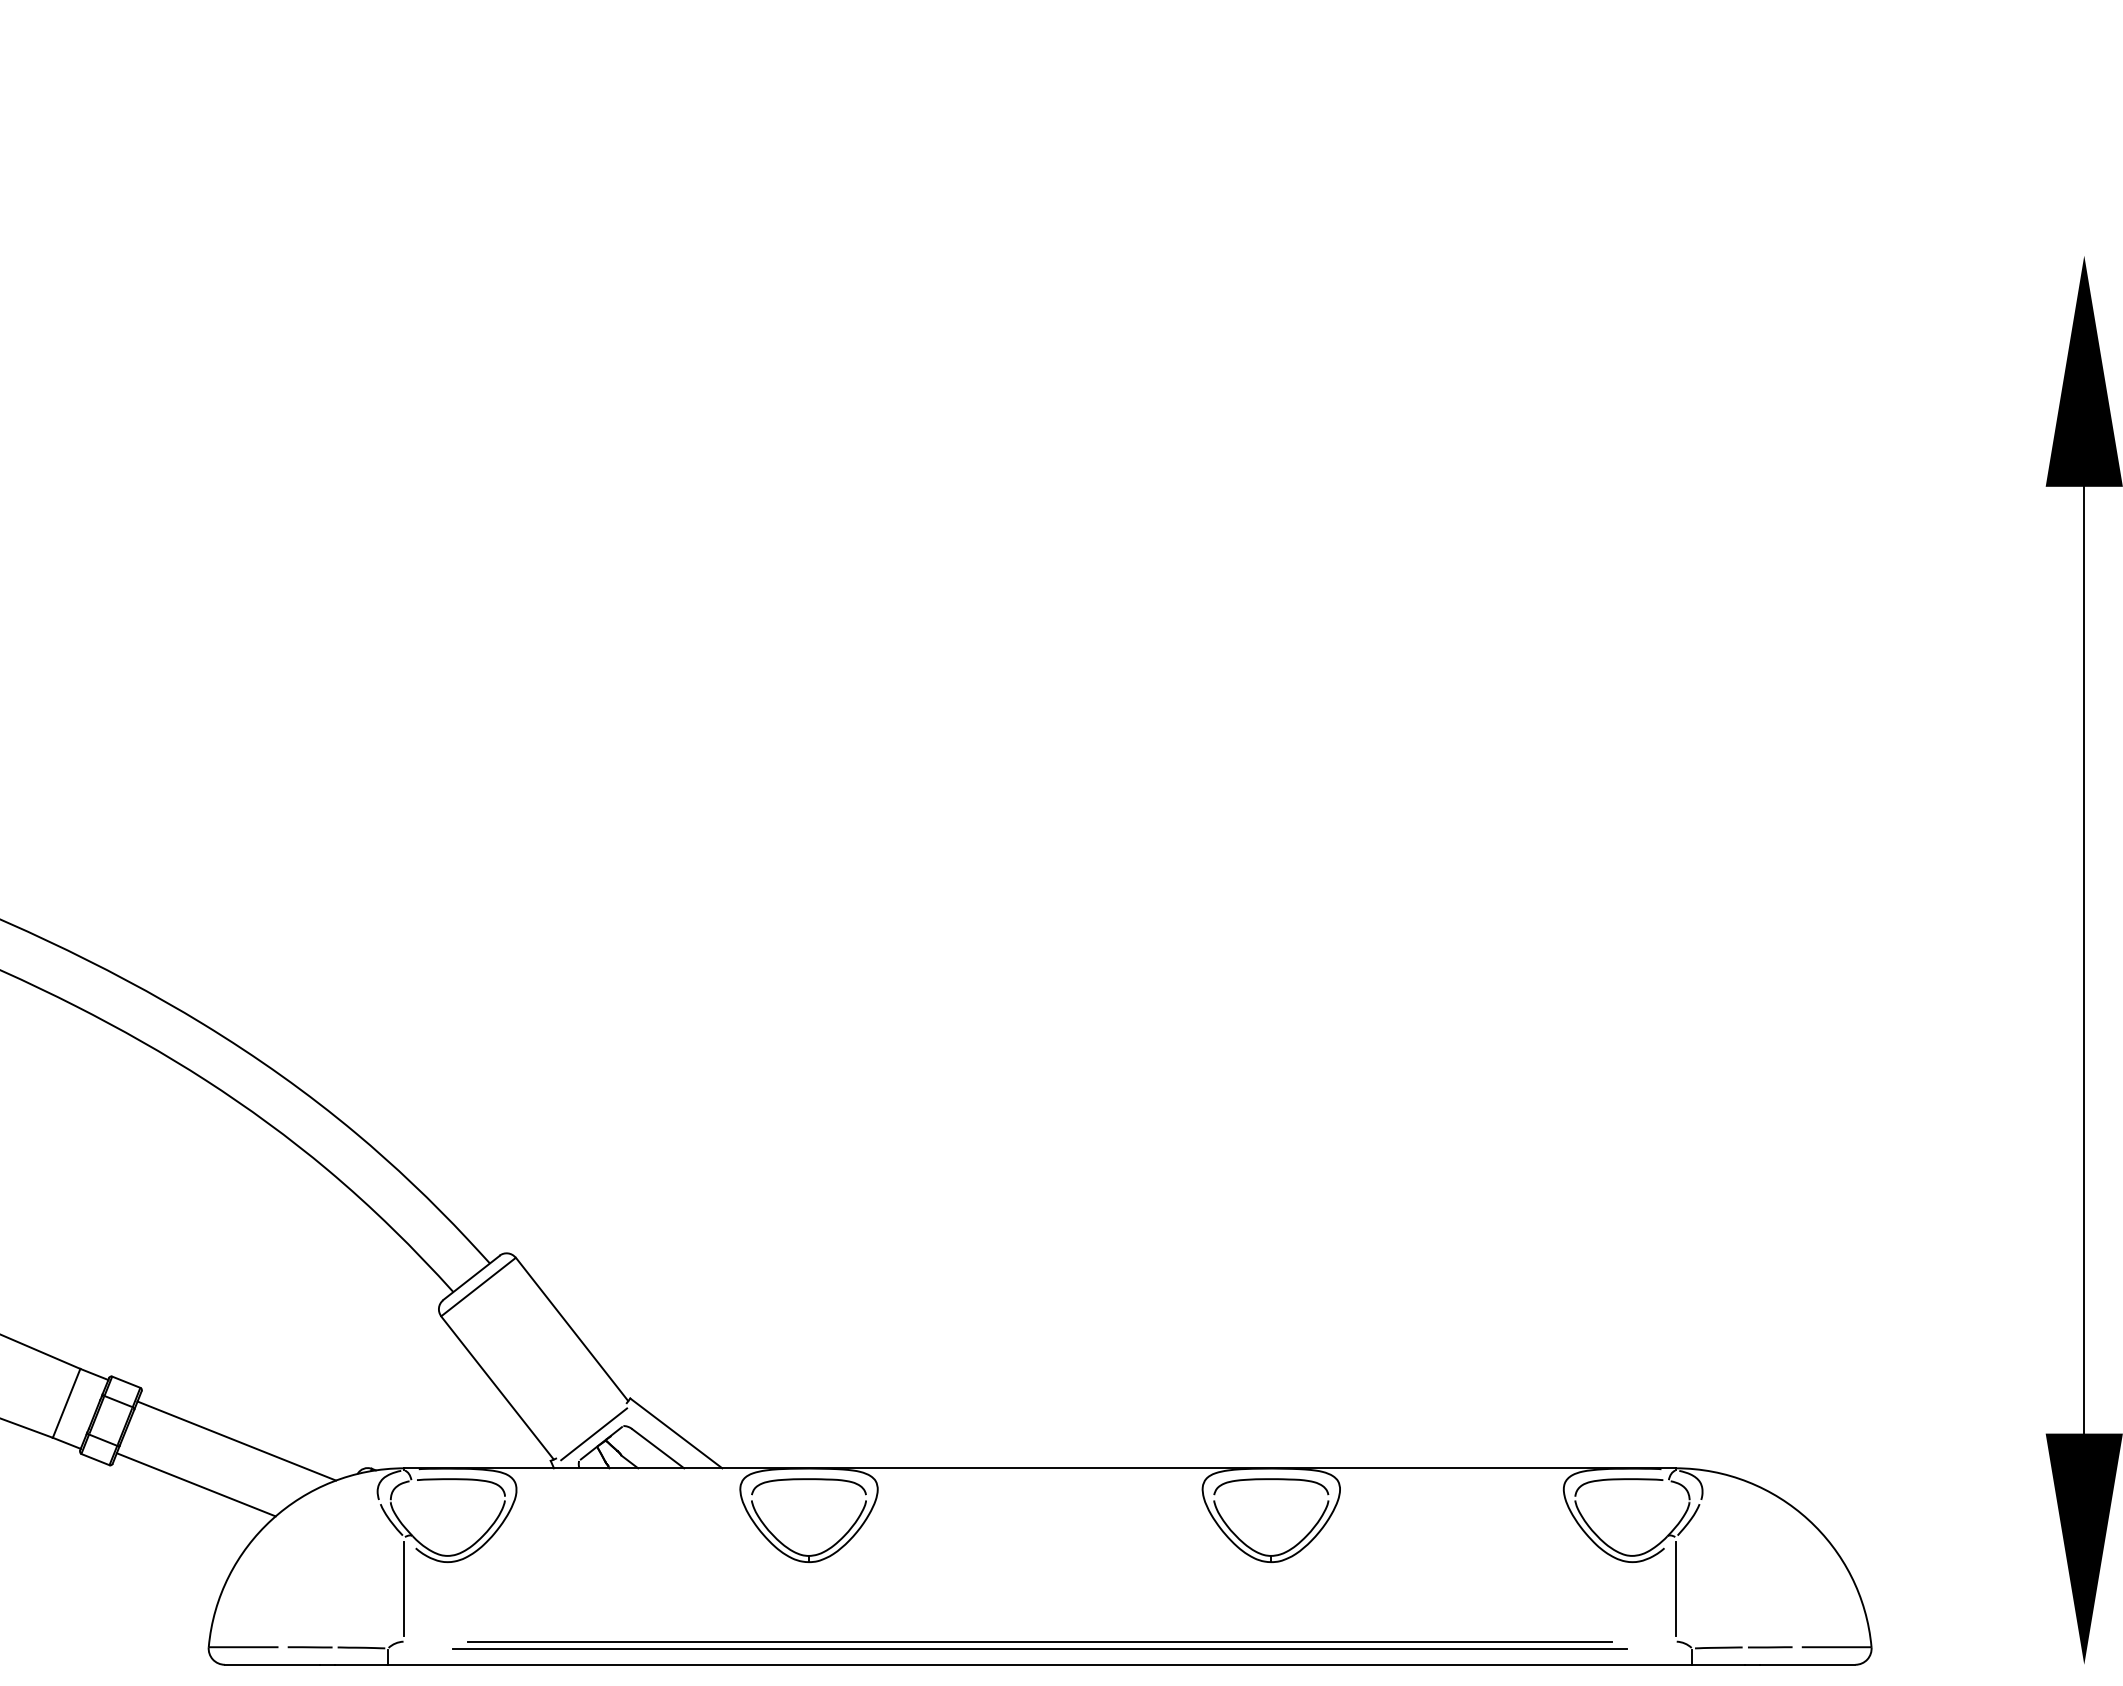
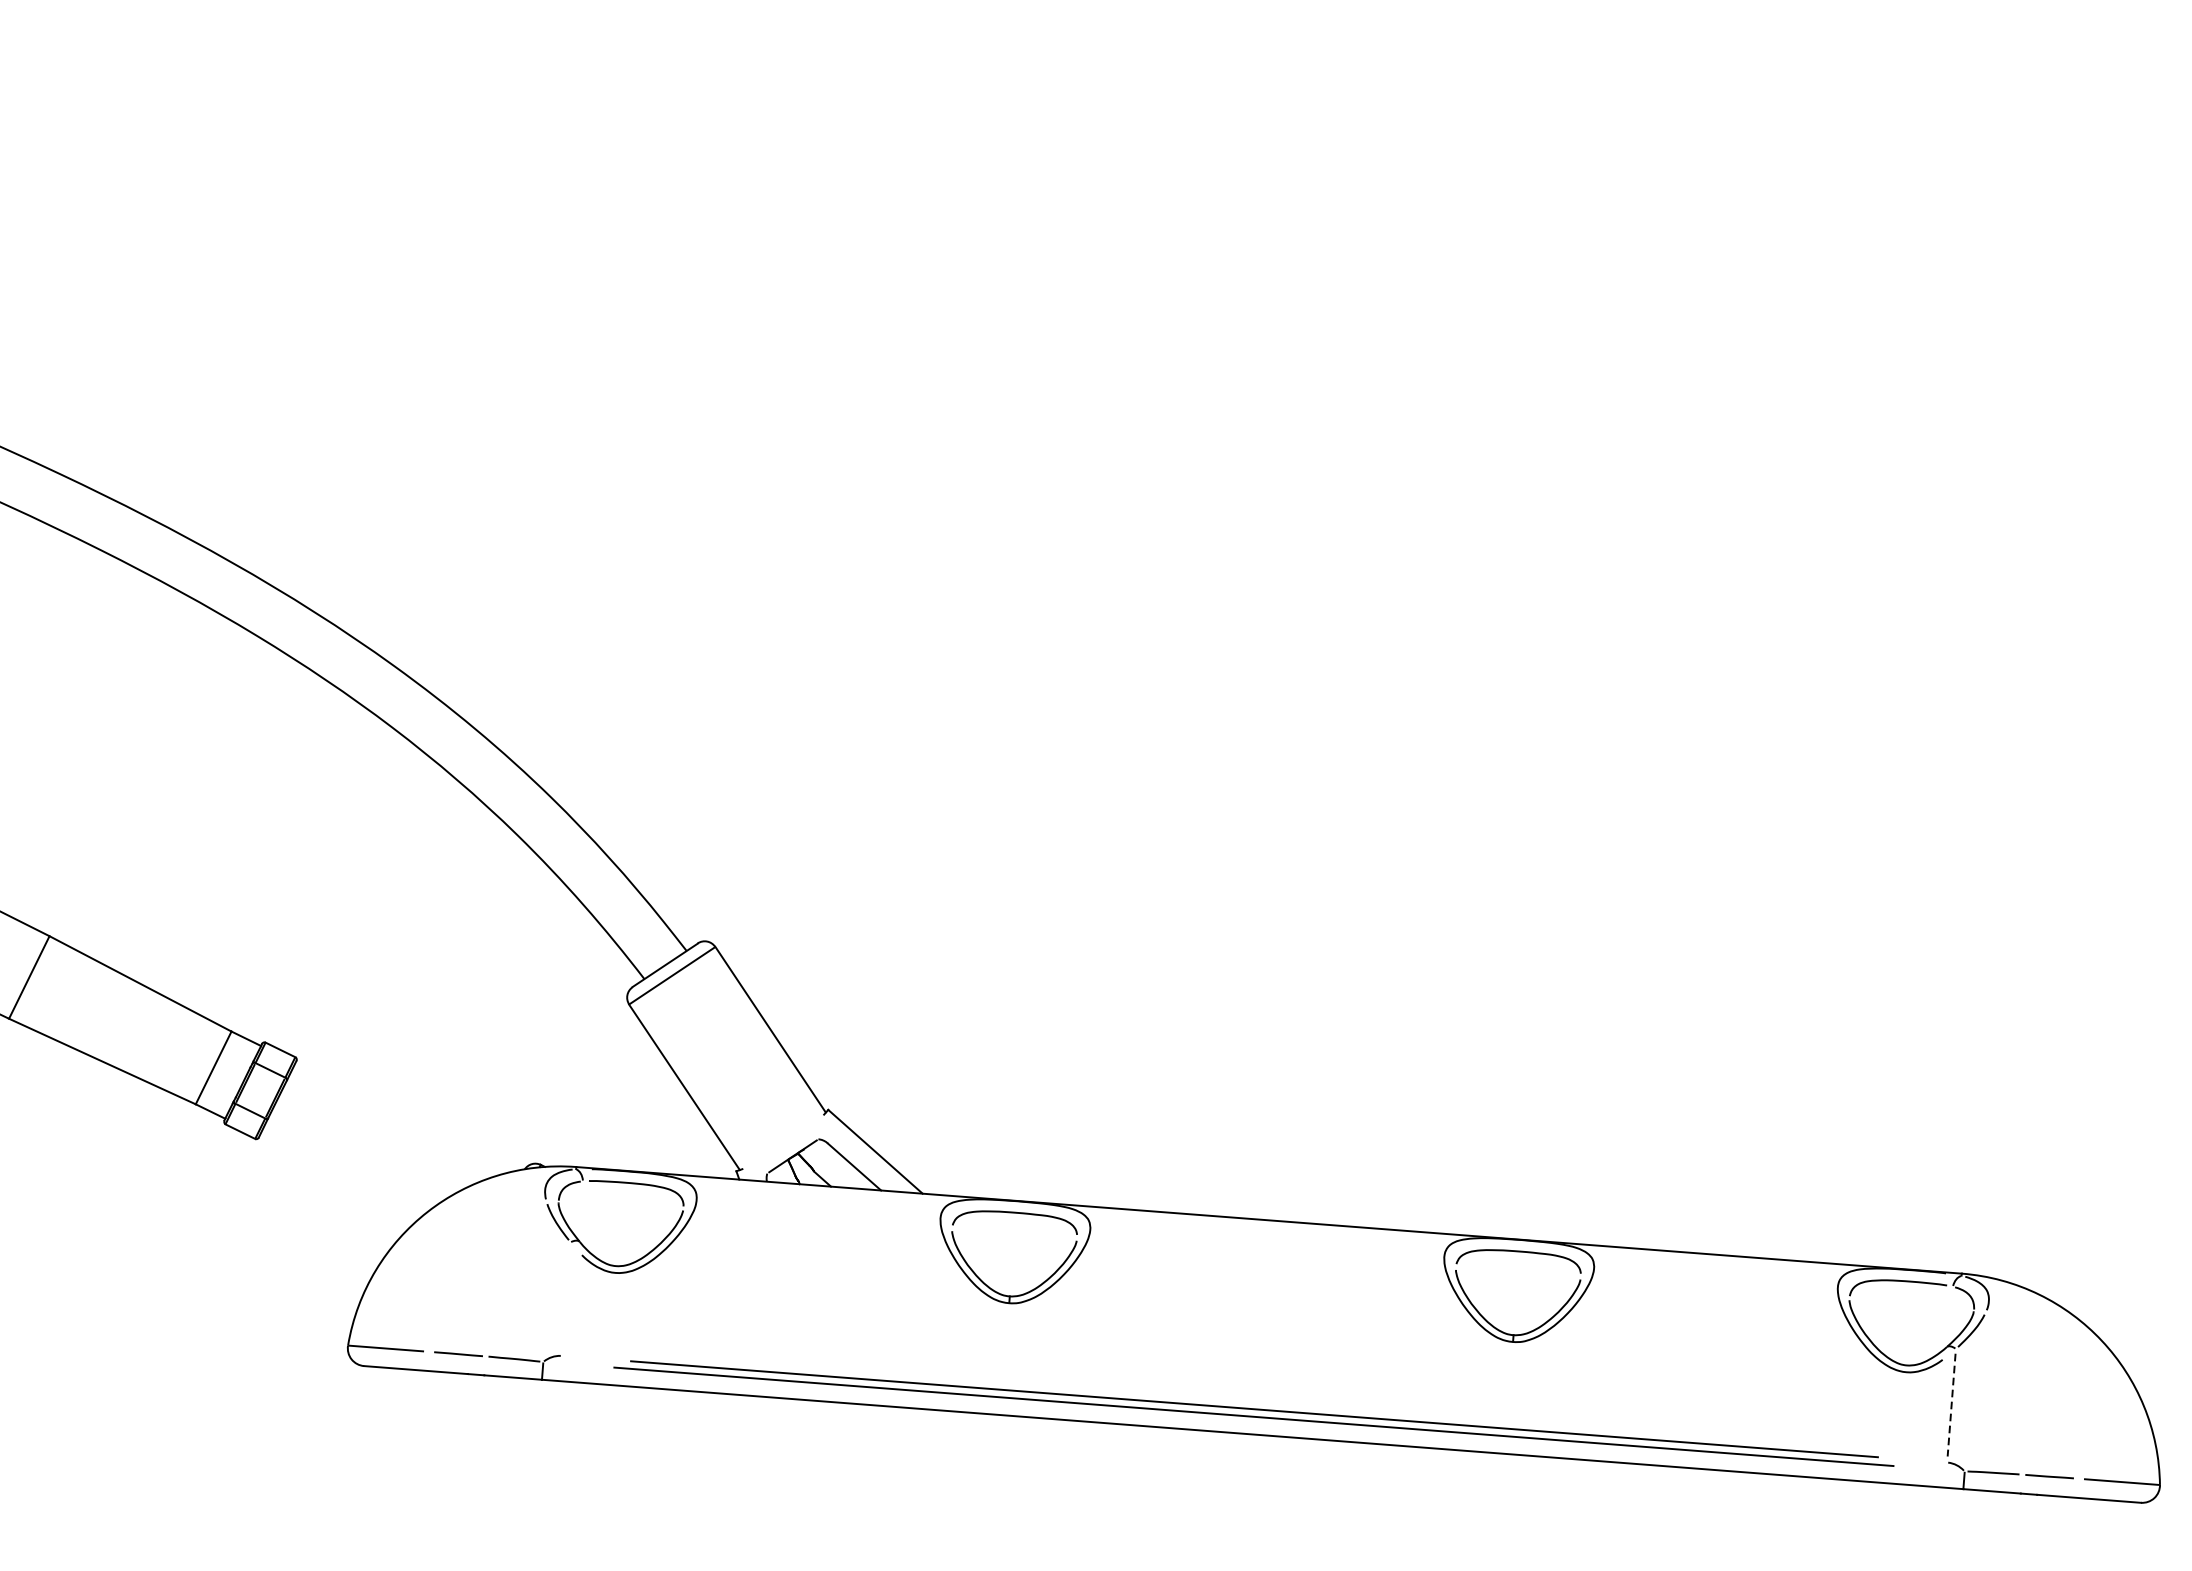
line: (594, 1434) -> (786, 1146), removed
line: (236, 1440) -> (395, 1122), removed
line: (195, 1484) -> (347, 1167), removed
line: (404, 1588) -> (566, 1298), removed
line: (1675, 1589) -> (1951, 1405), solid -> dashed

